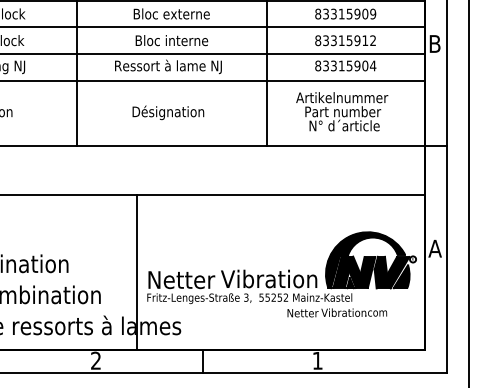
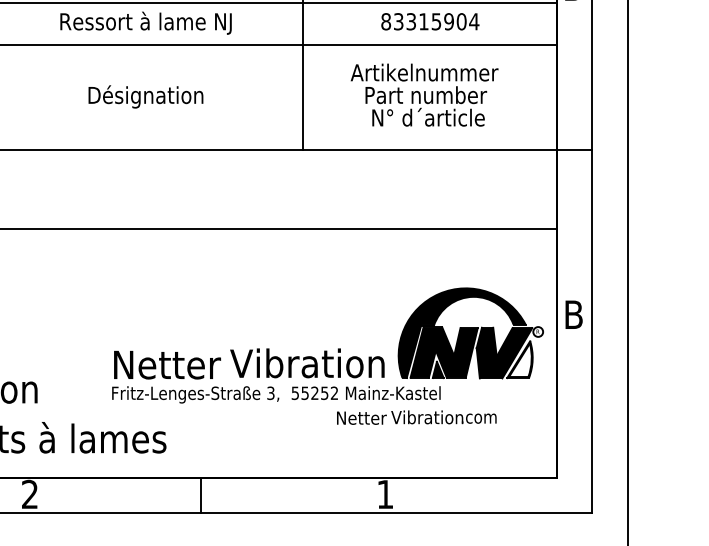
text: (434, 248) -> (572, 314), A -> B
line: (136, 272) -> (94, 352), removed
fill: (401, 276) -> (519, 359), removed

